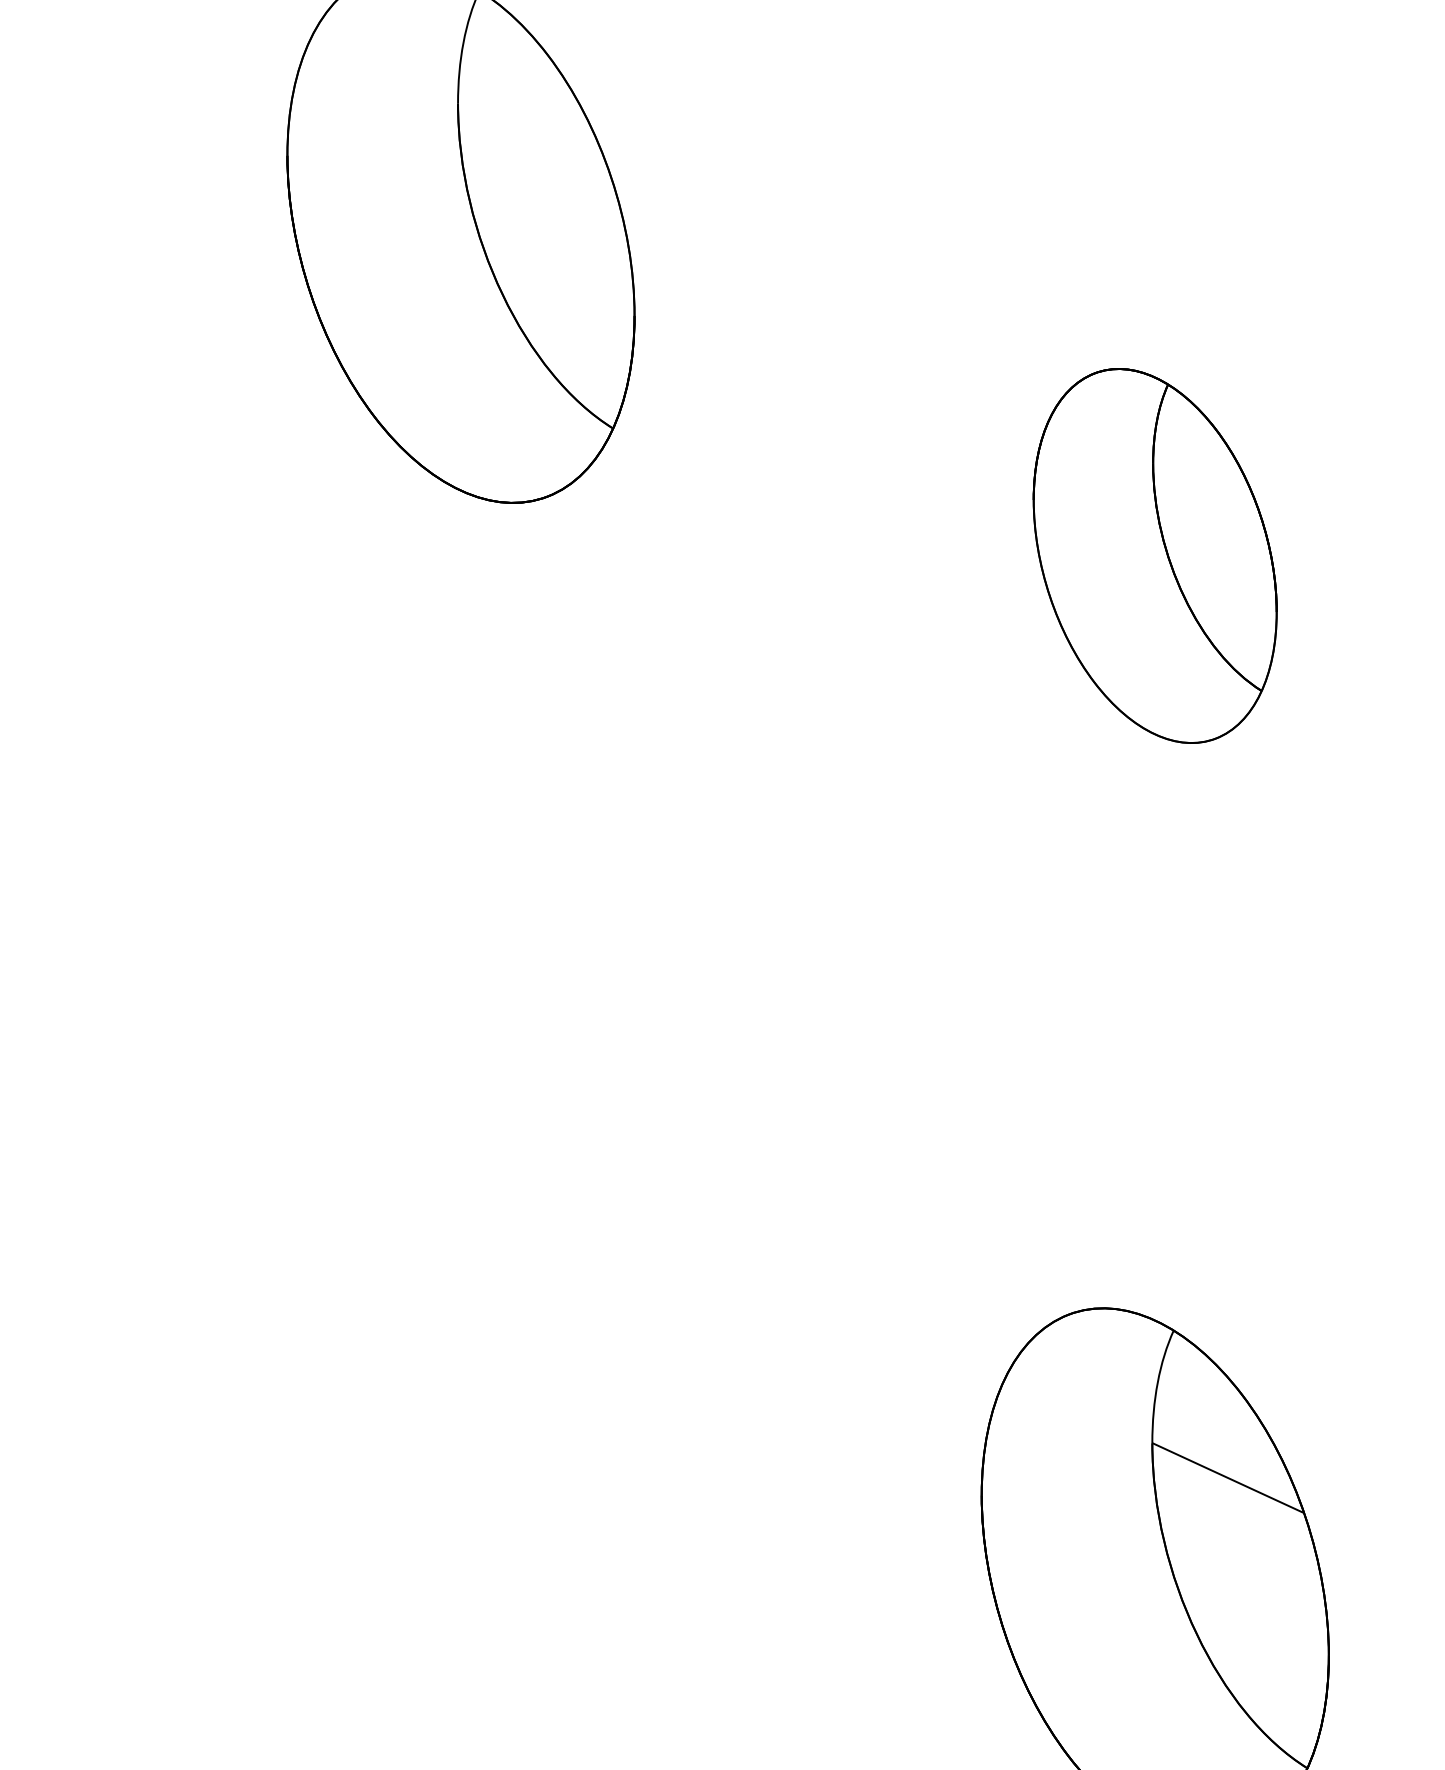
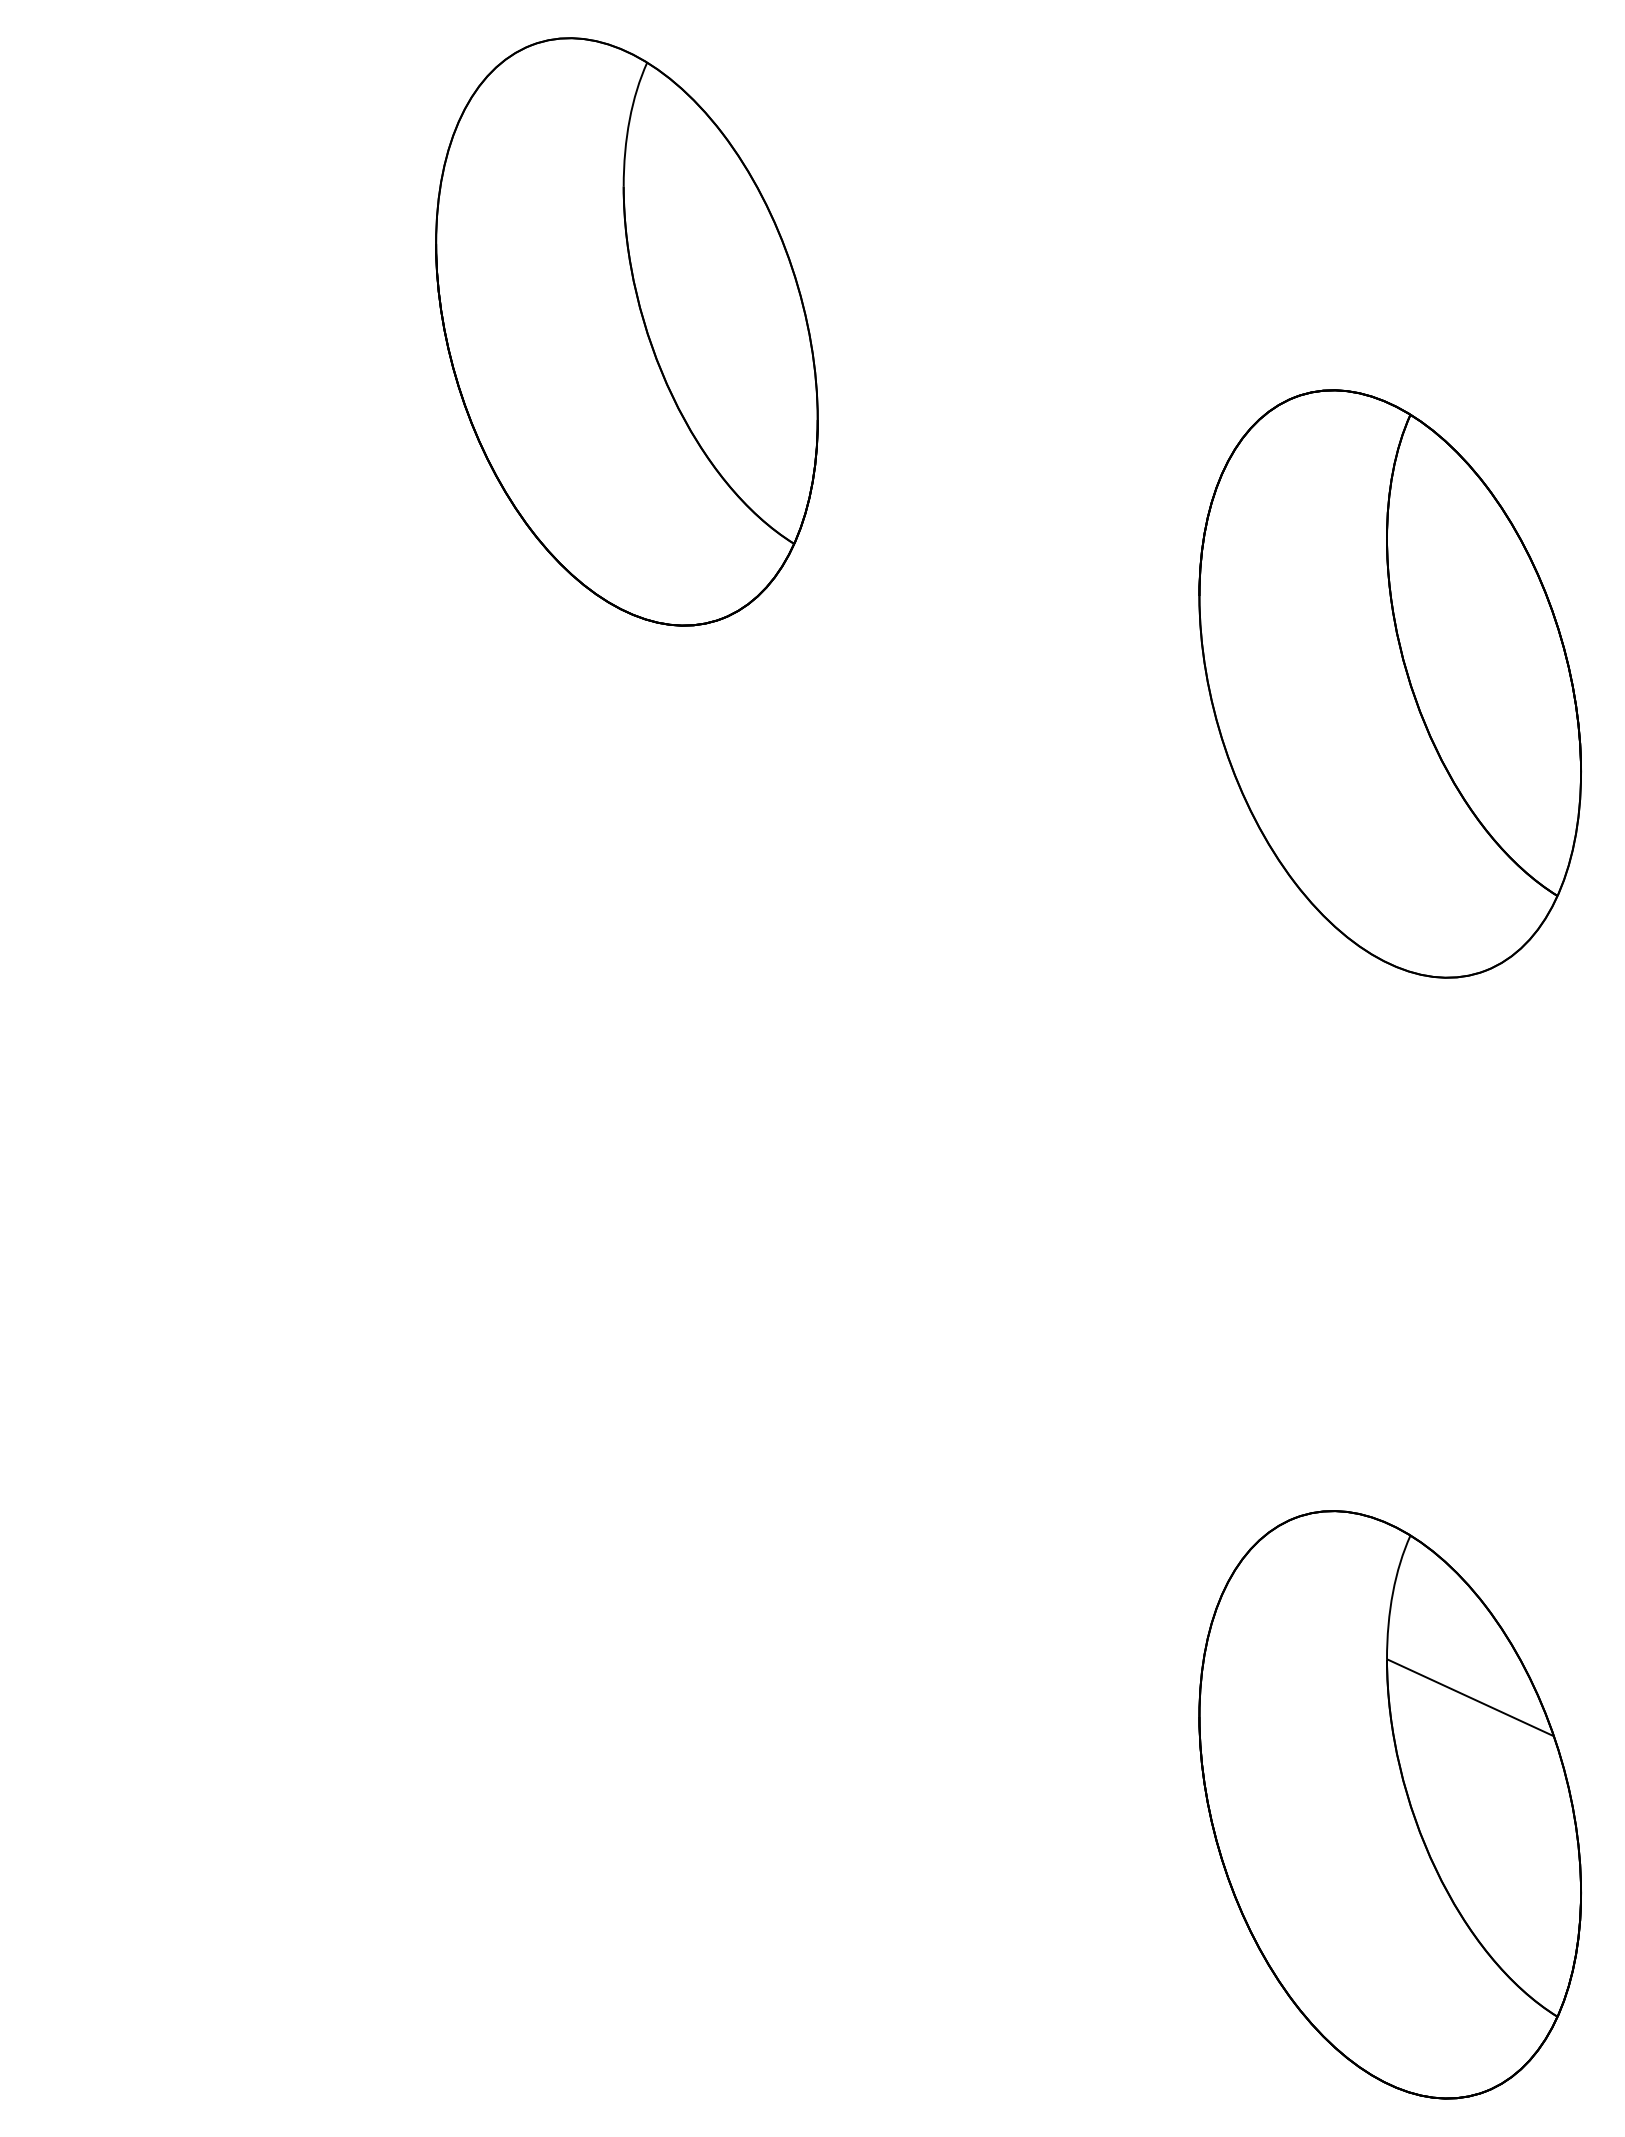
part: (1154, 555) -> (1389, 683), size x1.43

